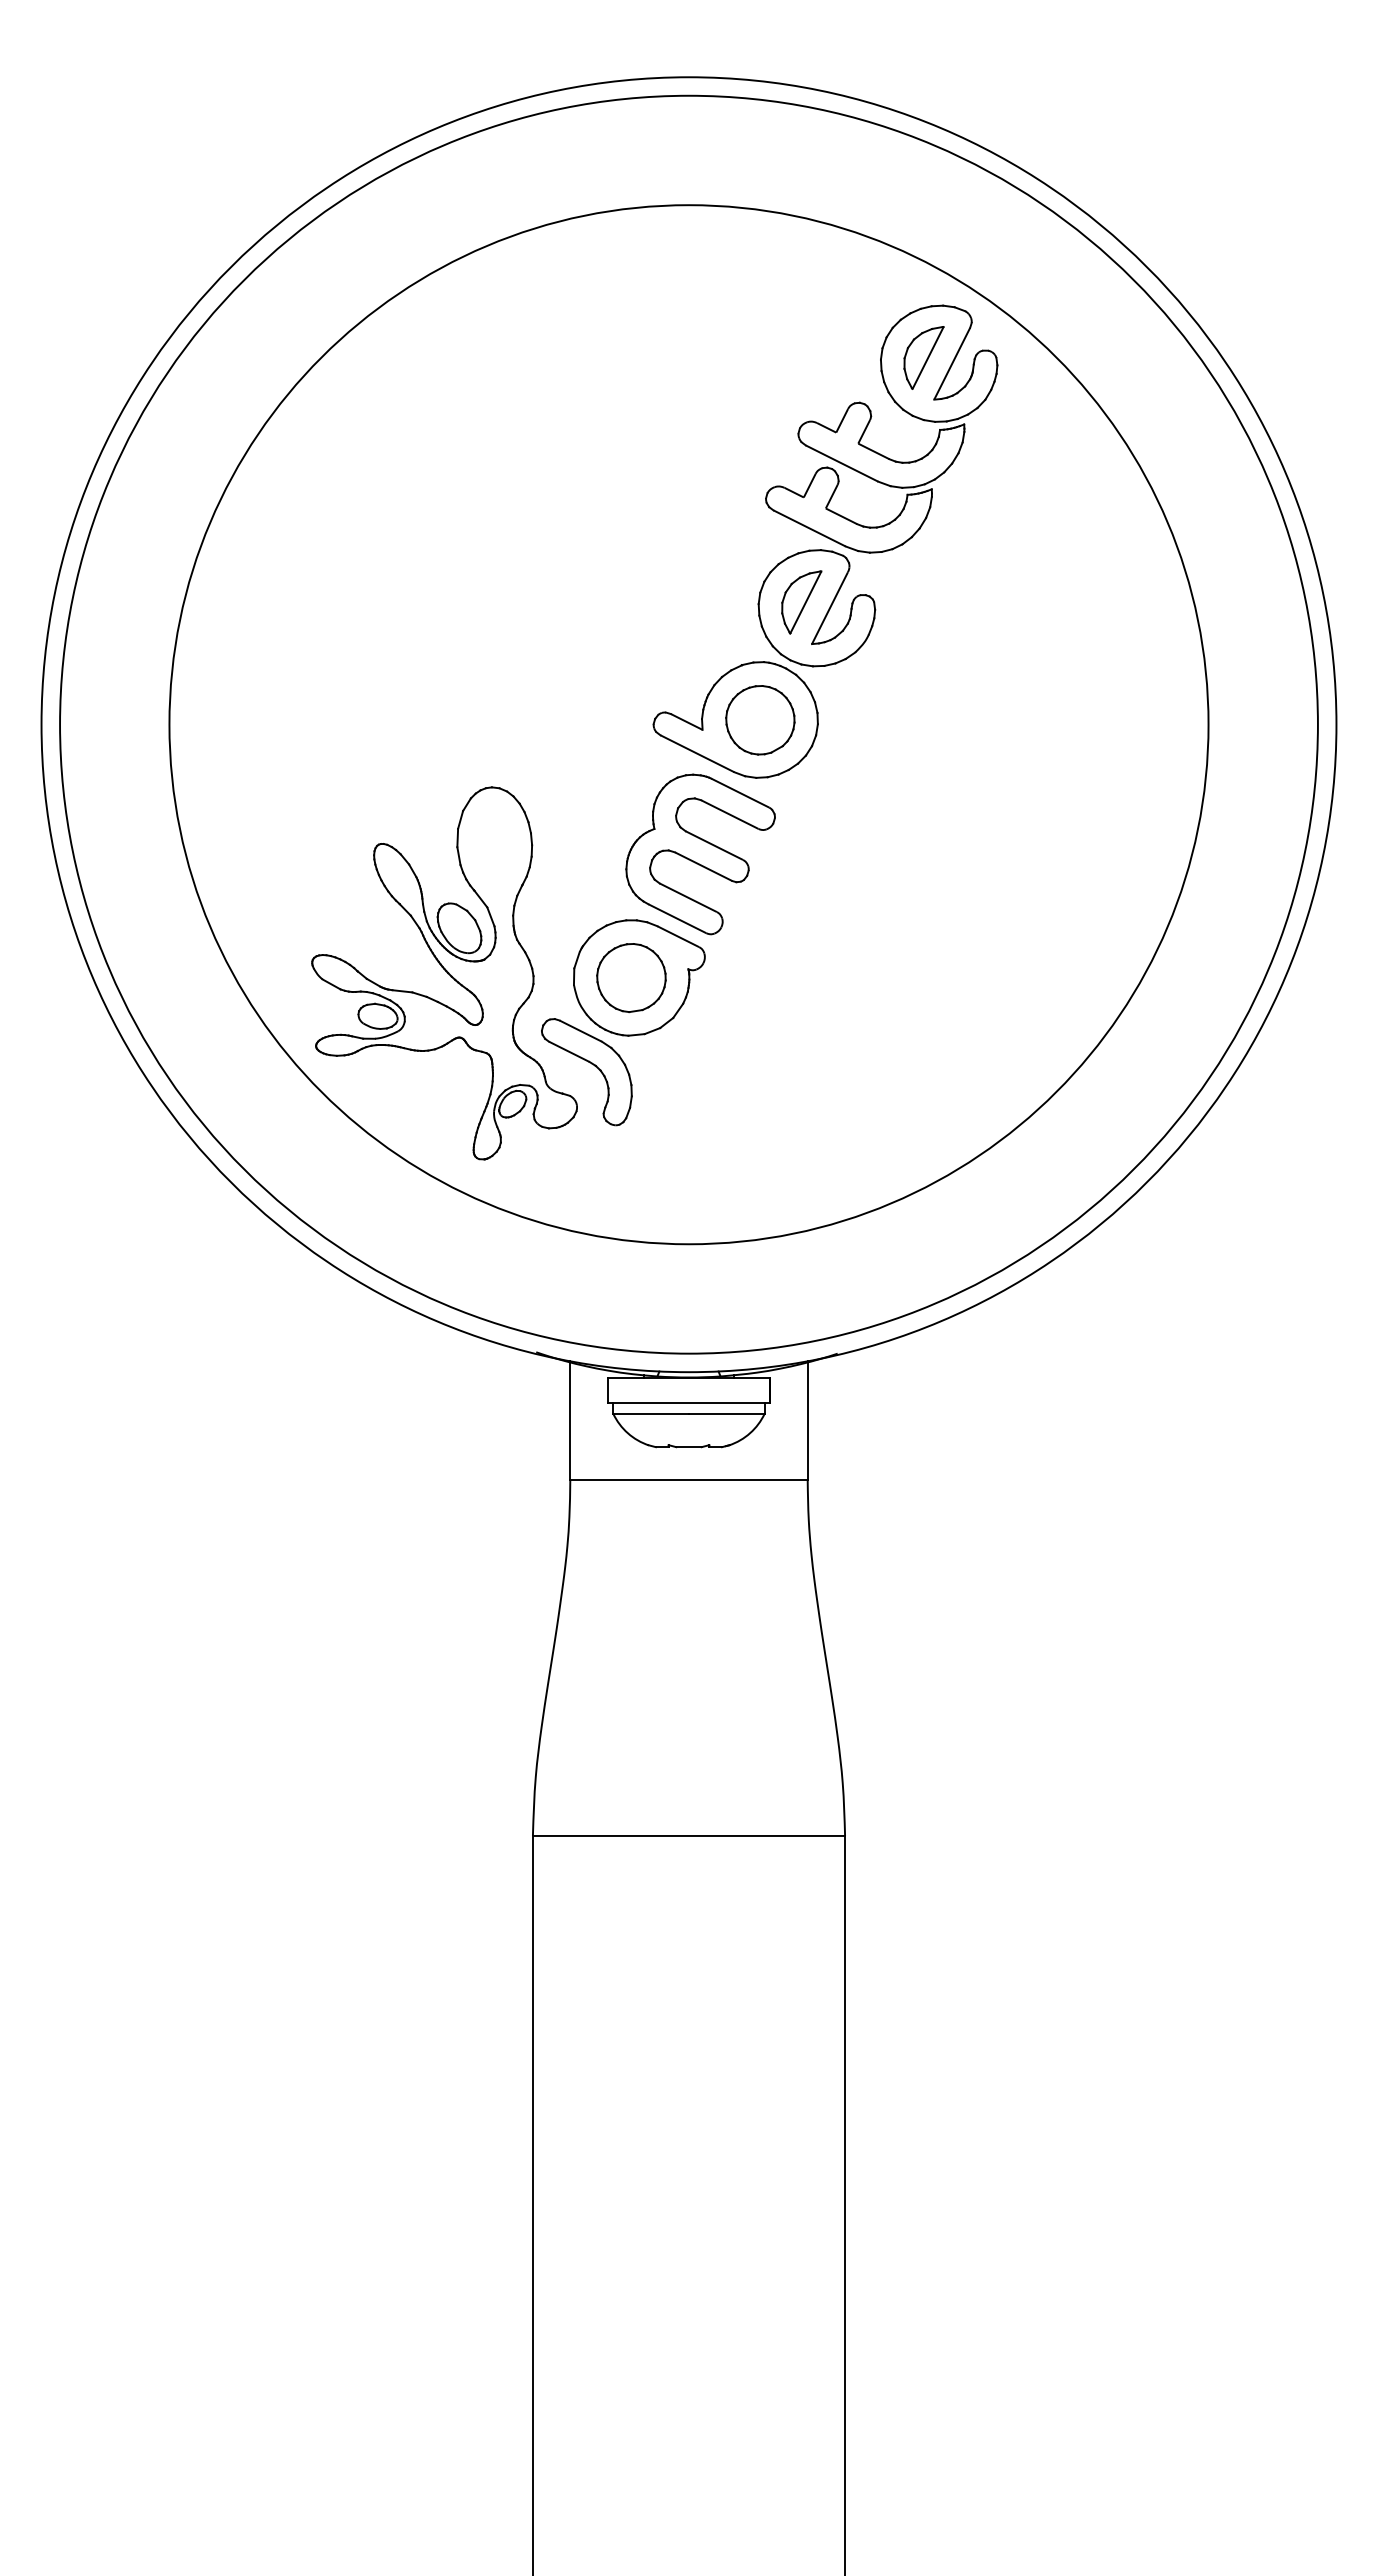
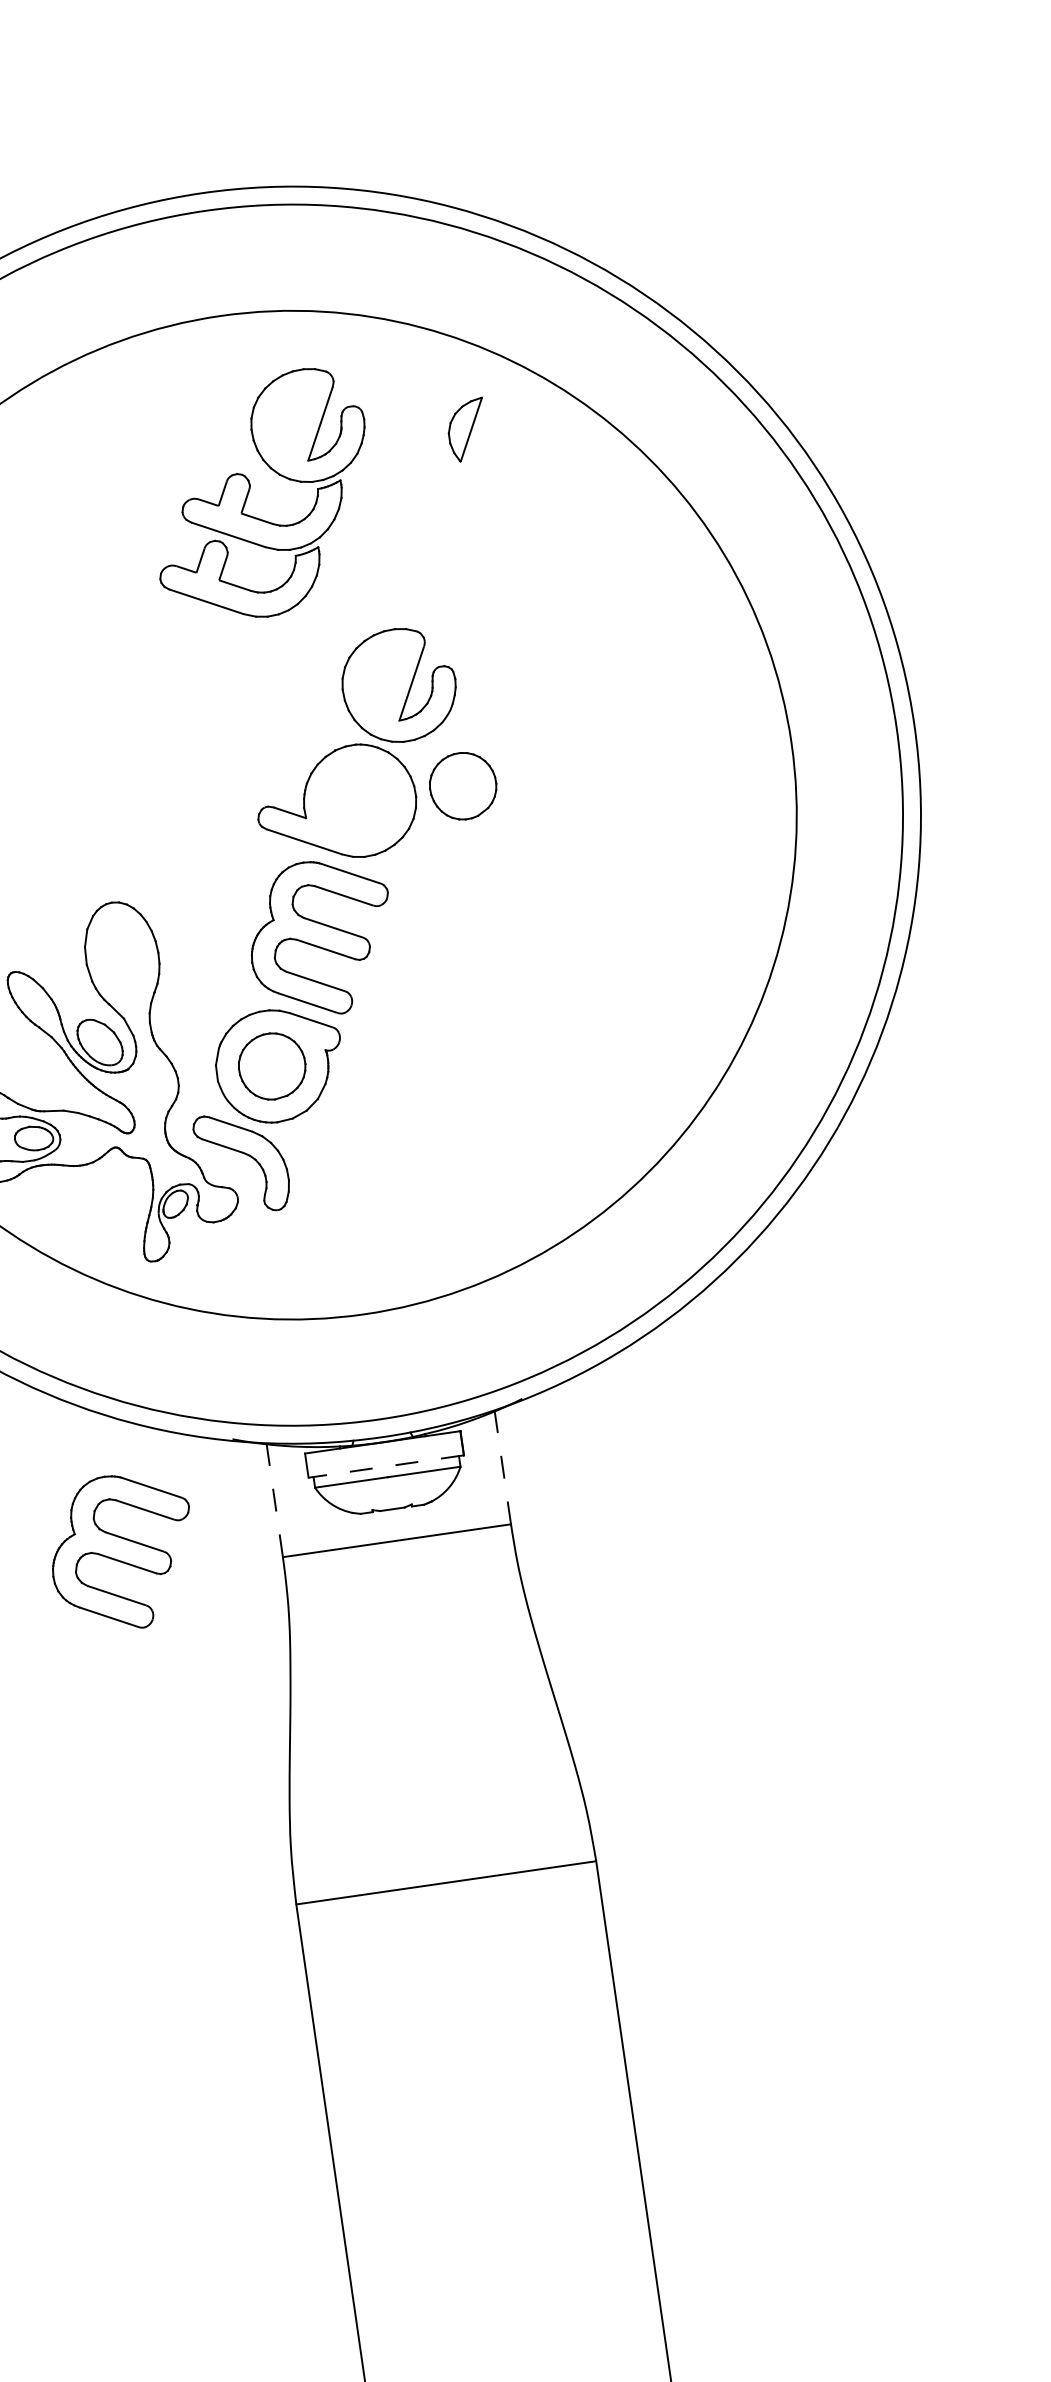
part: (869, 423) -> (249, 492), moved
part: (801, 602) -> (383, 682), removed
part: (760, 720) -> (463, 786), moved
line: (688, 1402) -> (385, 1466), solid -> dashed
line: (570, 1421) -> (275, 1501), solid -> dashed
line: (807, 1421) -> (502, 1468), solid -> dashed
part: (407, 1451) -> (122, 1552), added

